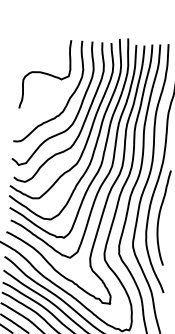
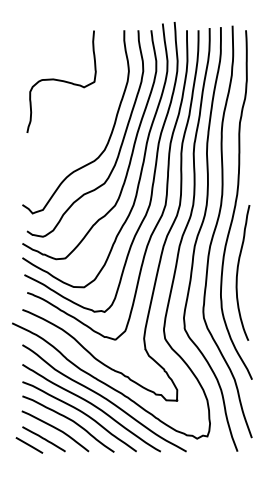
curve: (68, 99) -> (96, 114), removed

